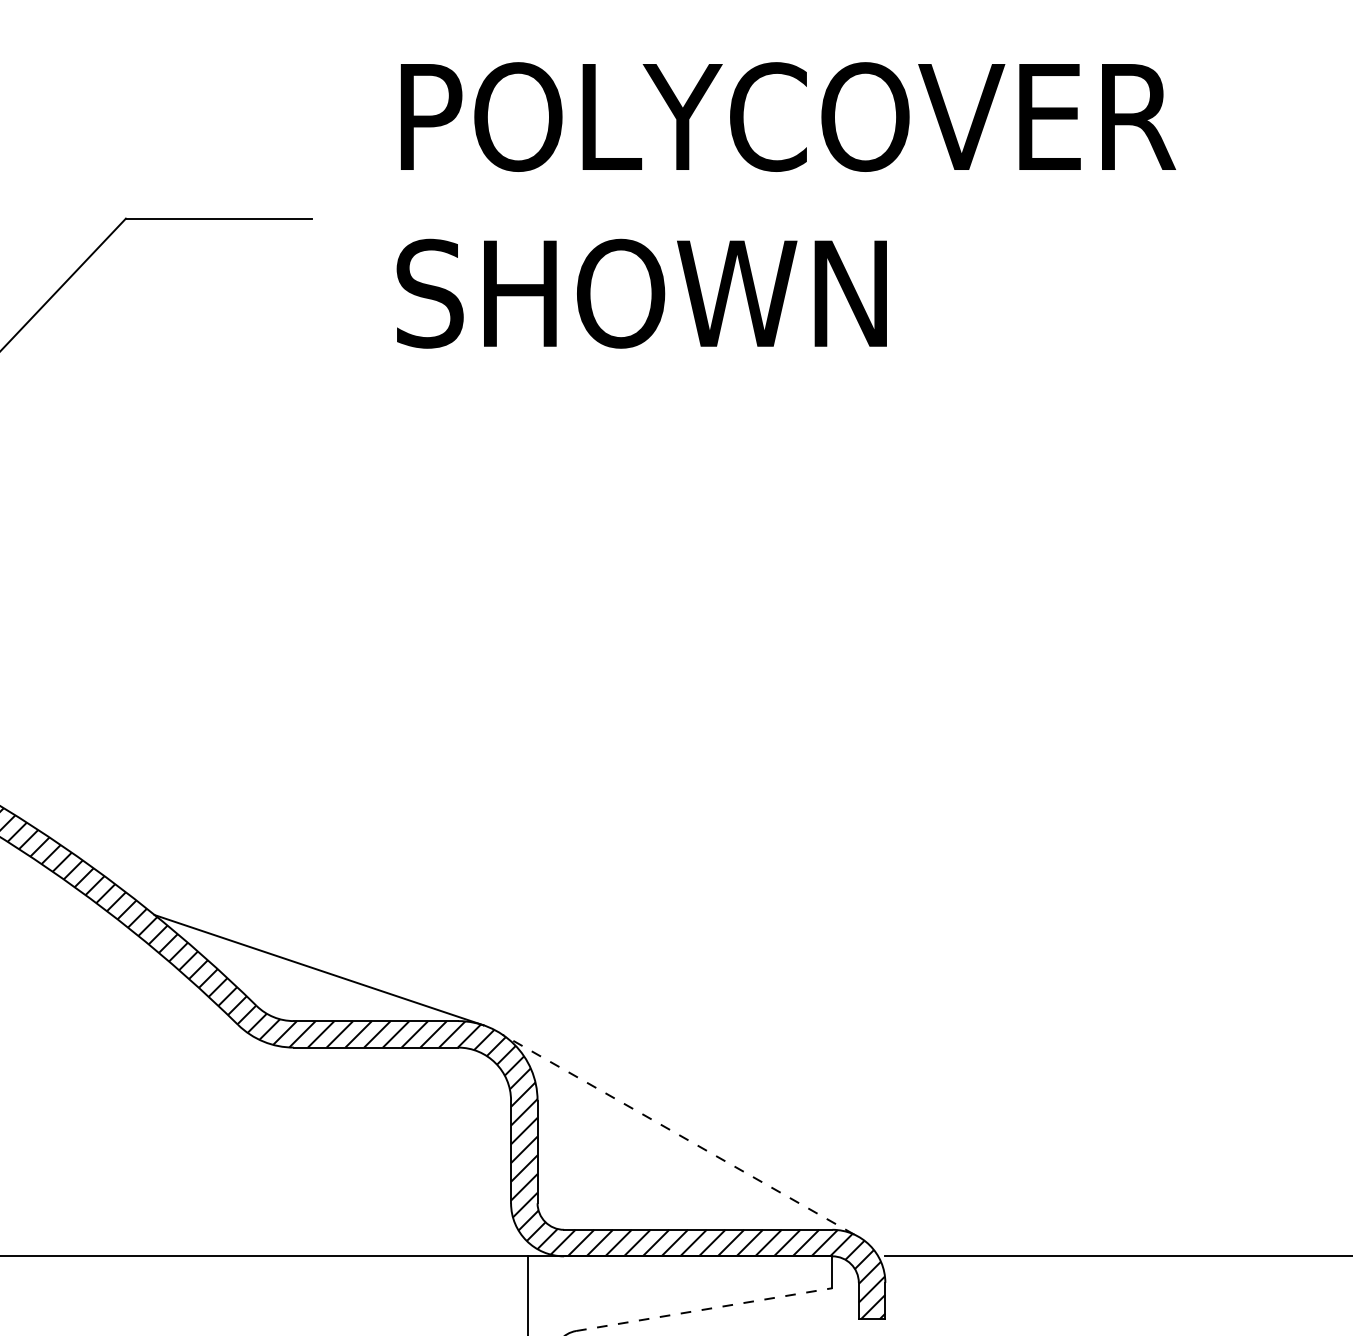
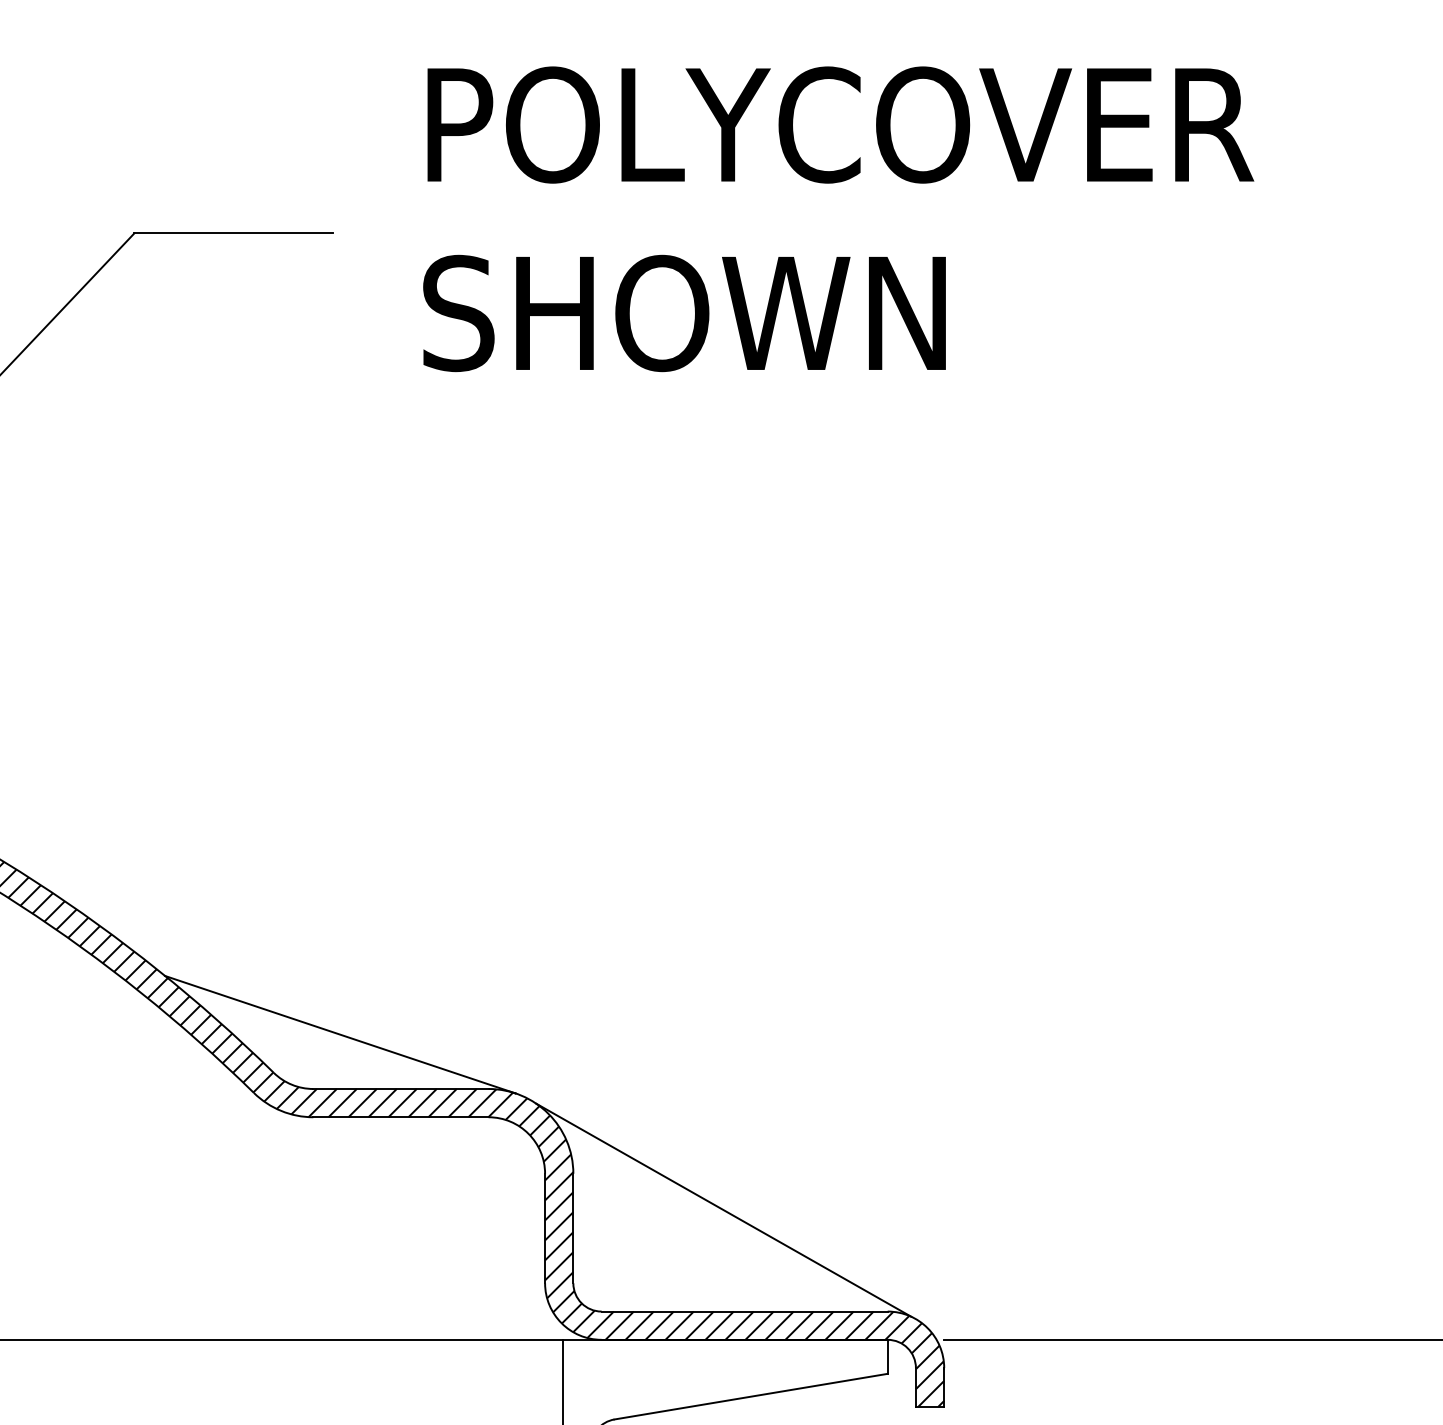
line: (678, 1134) -> (723, 1209), dashed -> solid
line: (704, 1309) -> (751, 1396), dashed -> solid

